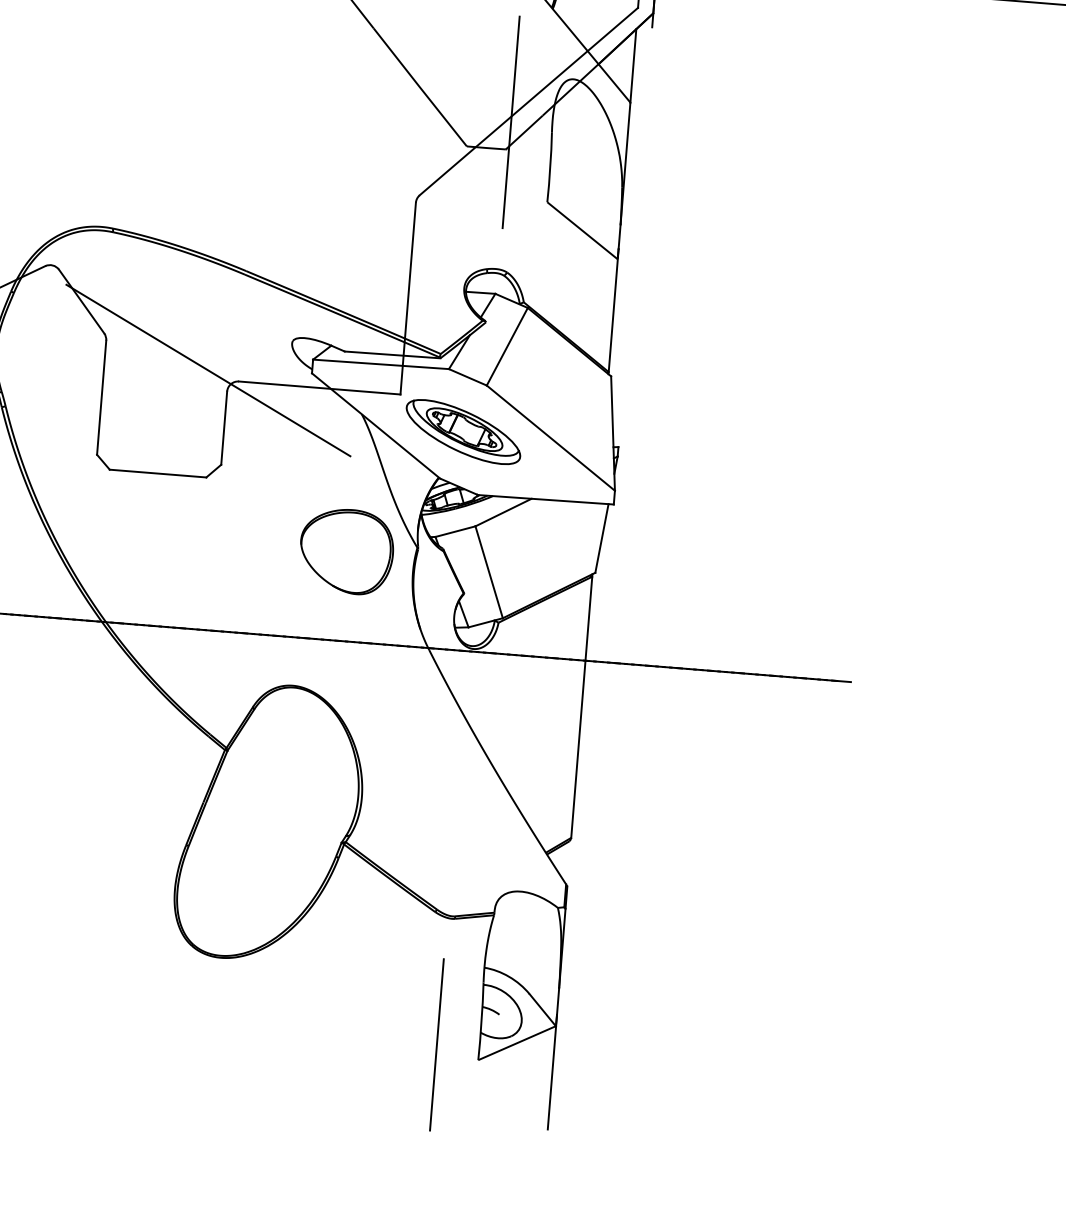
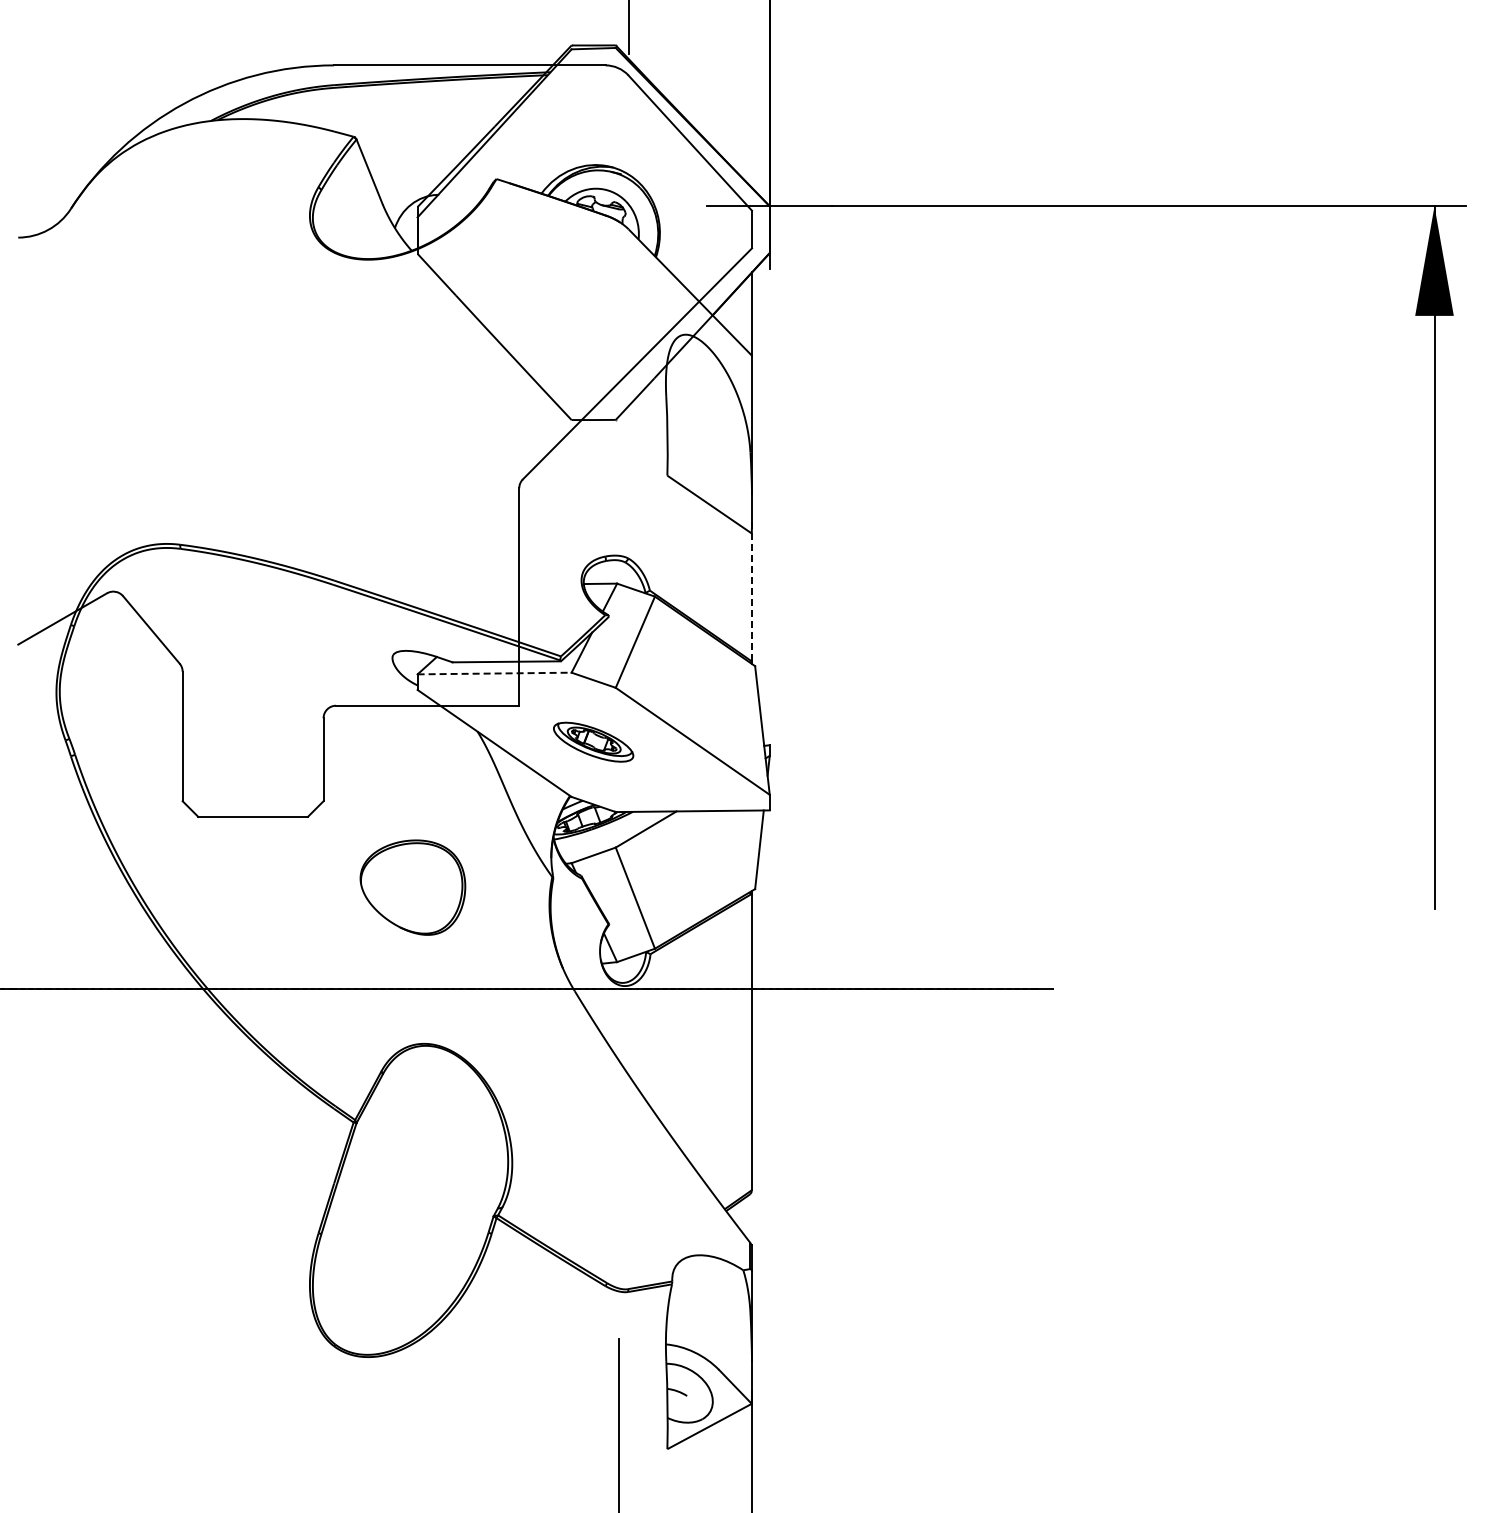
line: (511, 122) -> (619, 388), removed
line: (614, 310) -> (752, 591), solid -> dashed
line: (381, 364) -> (495, 673), solid -> dashed
line: (208, 369) -> (300, 695), removed
part: (463, 431) -> (593, 741), size x0.6
part: (346, 551) -> (412, 887), moved

